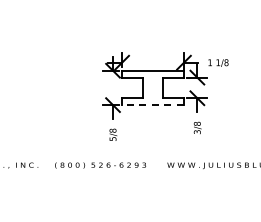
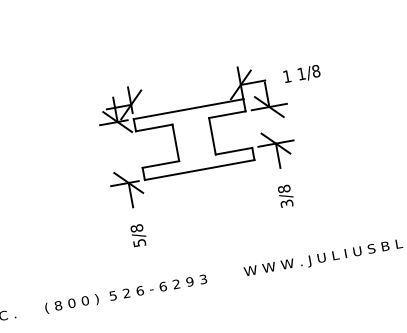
line: (153, 105) -> (200, 170), dashed -> solid

